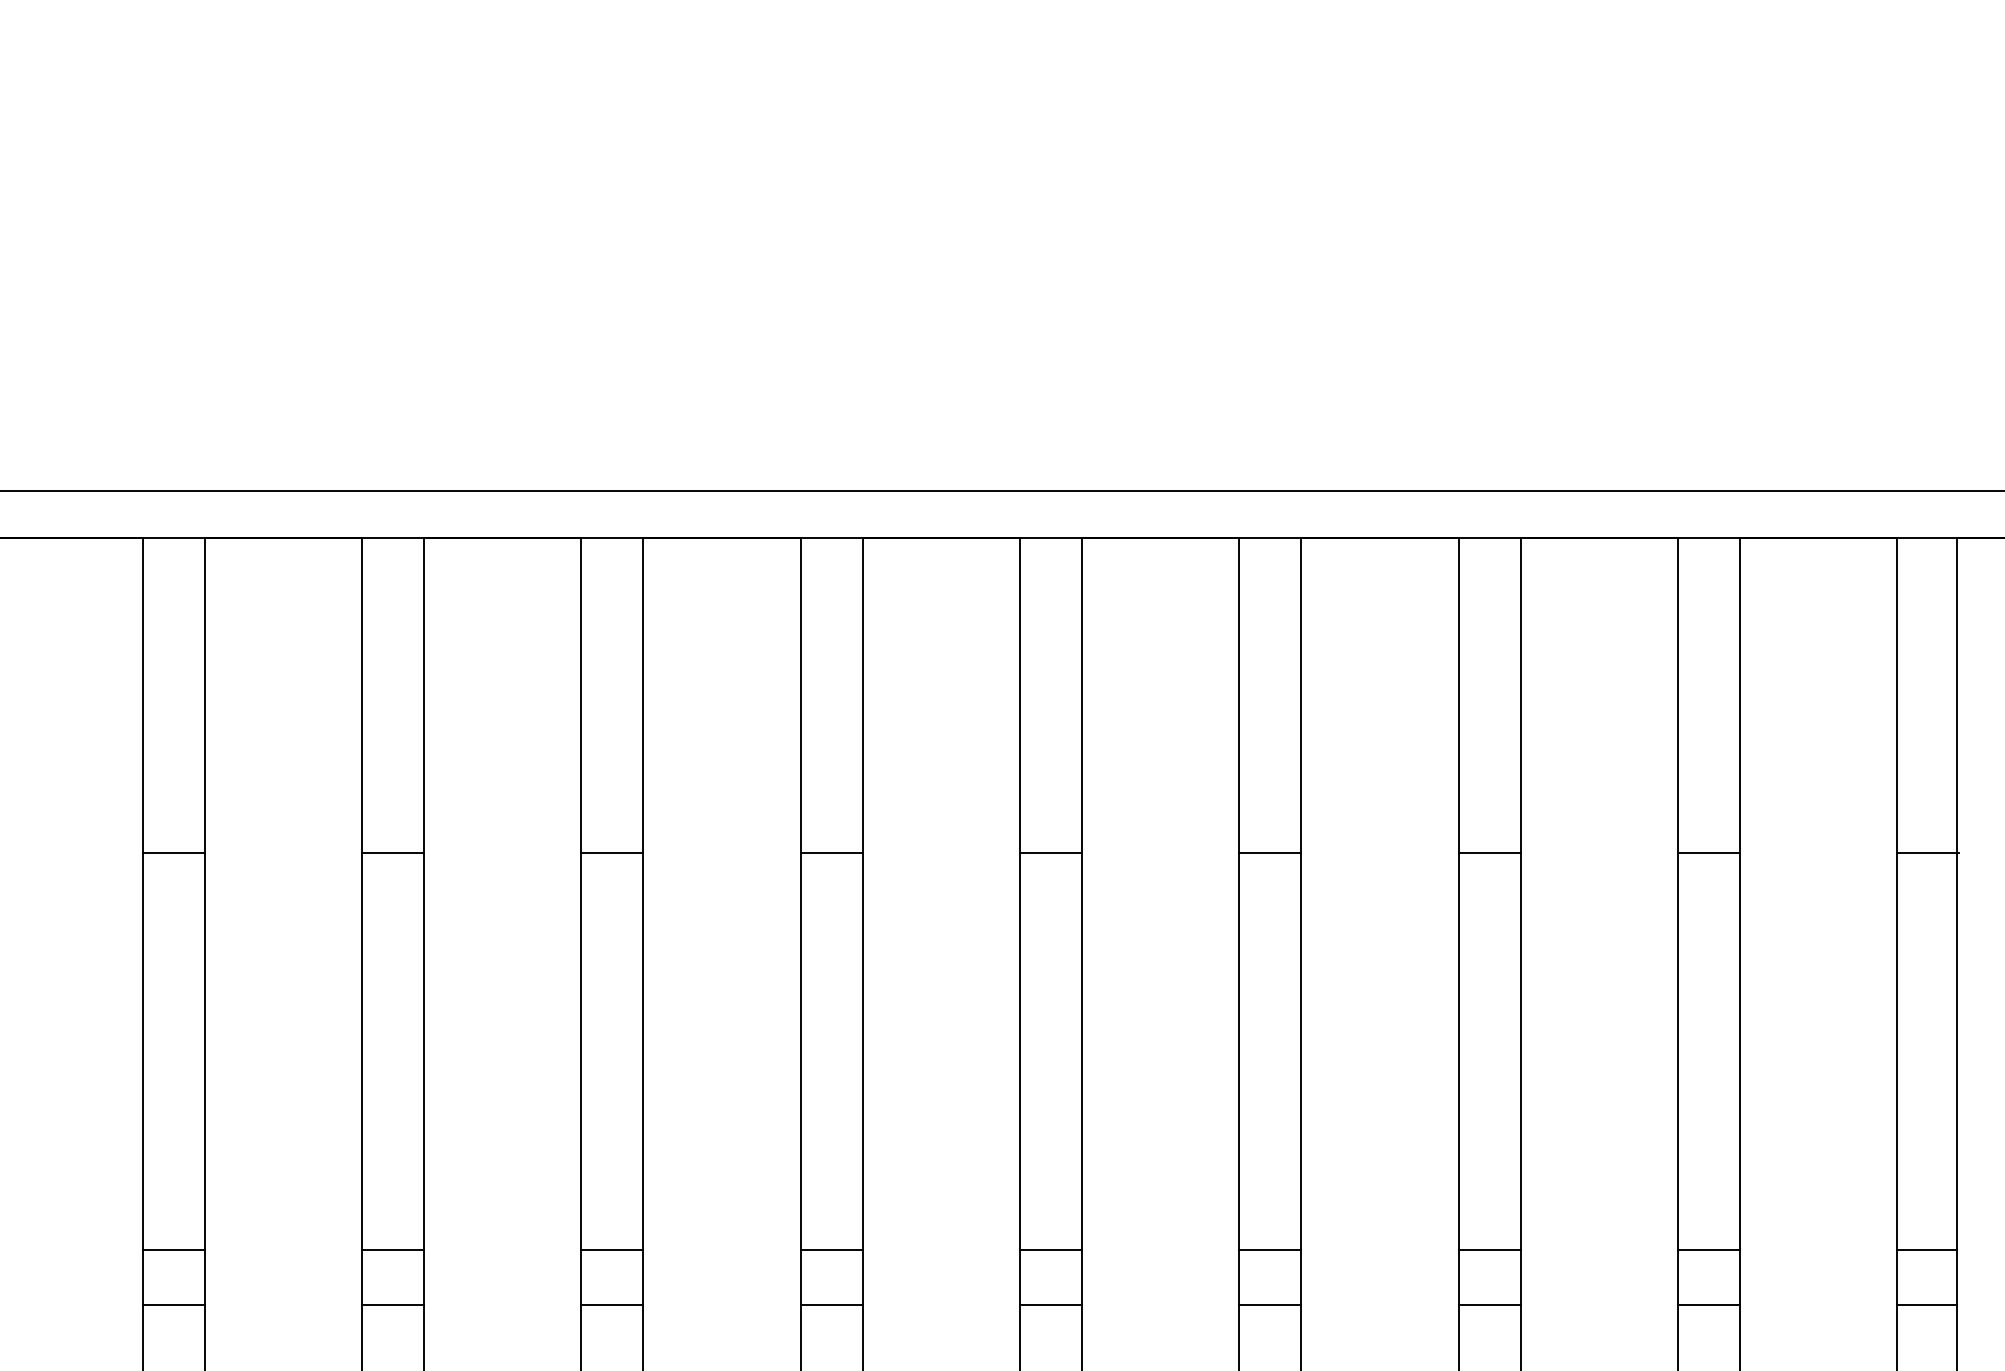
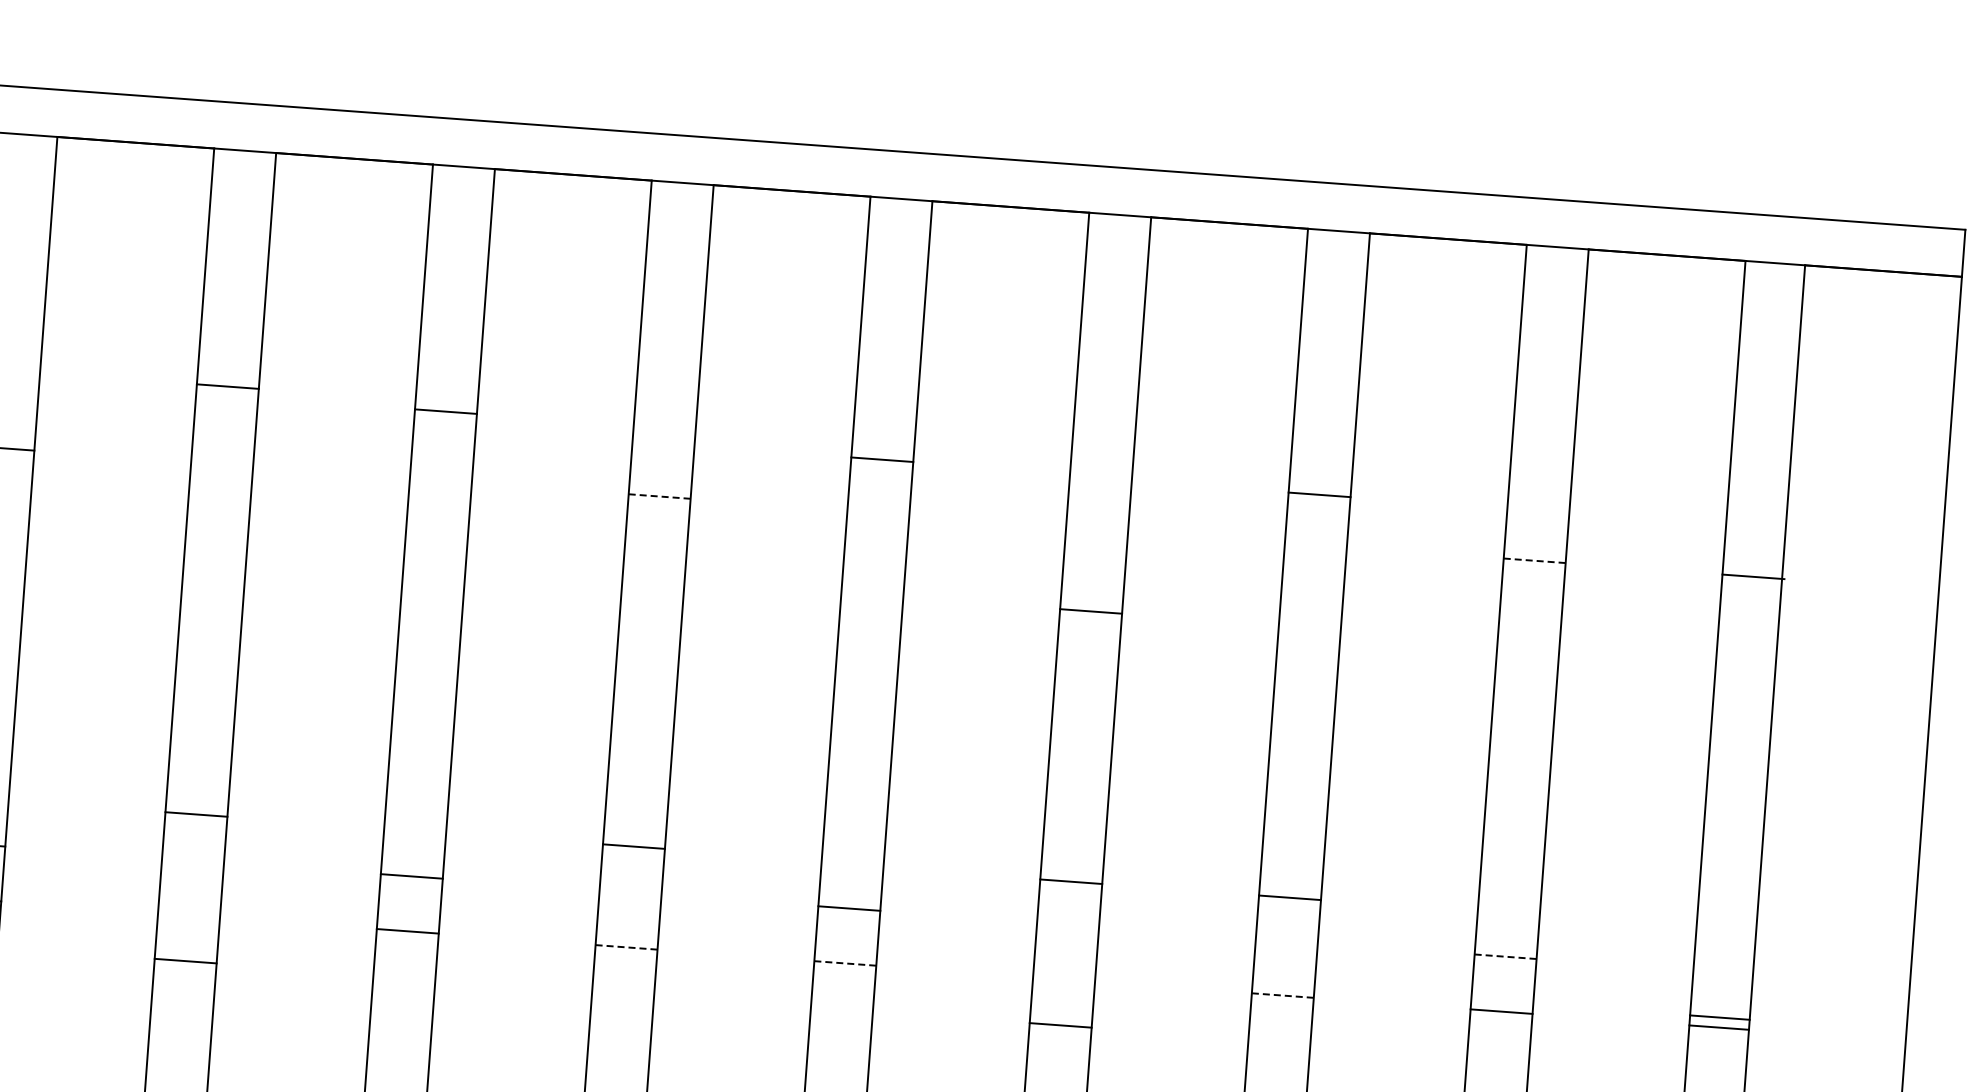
line: (392, 852) -> (227, 386), moved
line: (612, 852) -> (446, 411), moved
line: (832, 852) -> (660, 496), solid -> dashed
line: (1050, 852) -> (881, 459), moved
line: (1270, 852) -> (1091, 611), moved
line: (1489, 852) -> (1319, 494), moved
line: (1709, 852) -> (1535, 560), solid -> dashed
line: (392, 1249) -> (196, 814), moved
line: (831, 1249) -> (633, 846), moved
line: (1270, 1249) -> (1071, 881), moved
line: (1489, 1249) -> (1289, 897), moved
line: (1709, 1249) -> (1506, 956), solid -> dashed
line: (1927, 1249) -> (1720, 1017), moved
line: (392, 1304) -> (185, 960), moved
line: (832, 1304) -> (627, 946), solid -> dashed
line: (1051, 1304) -> (845, 962), solid -> dashed
line: (1270, 1304) -> (1060, 1024), moved
line: (1490, 1304) -> (1283, 995), solid -> dashed

